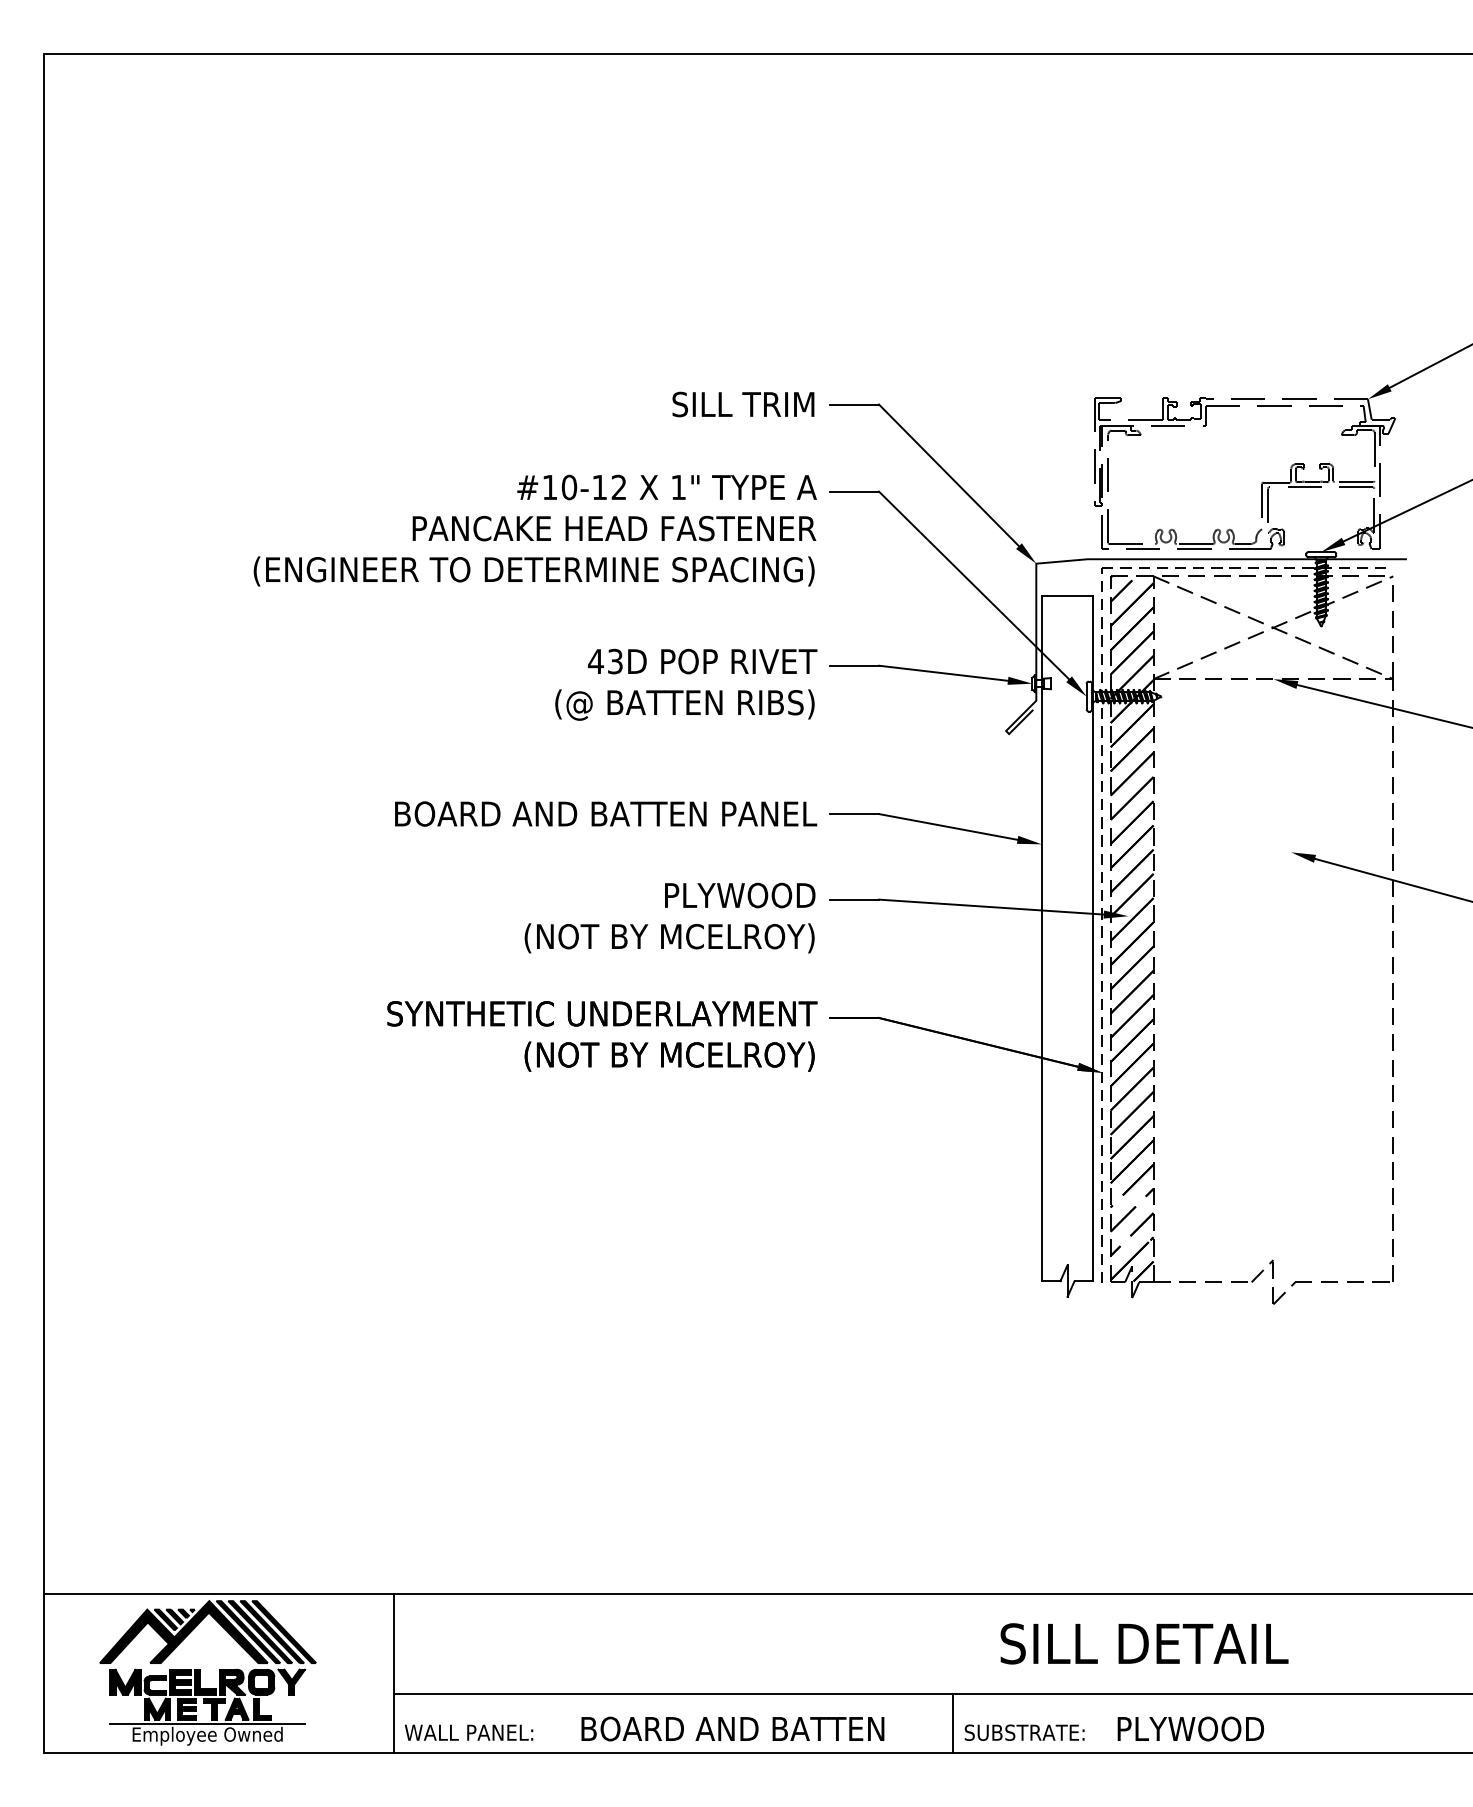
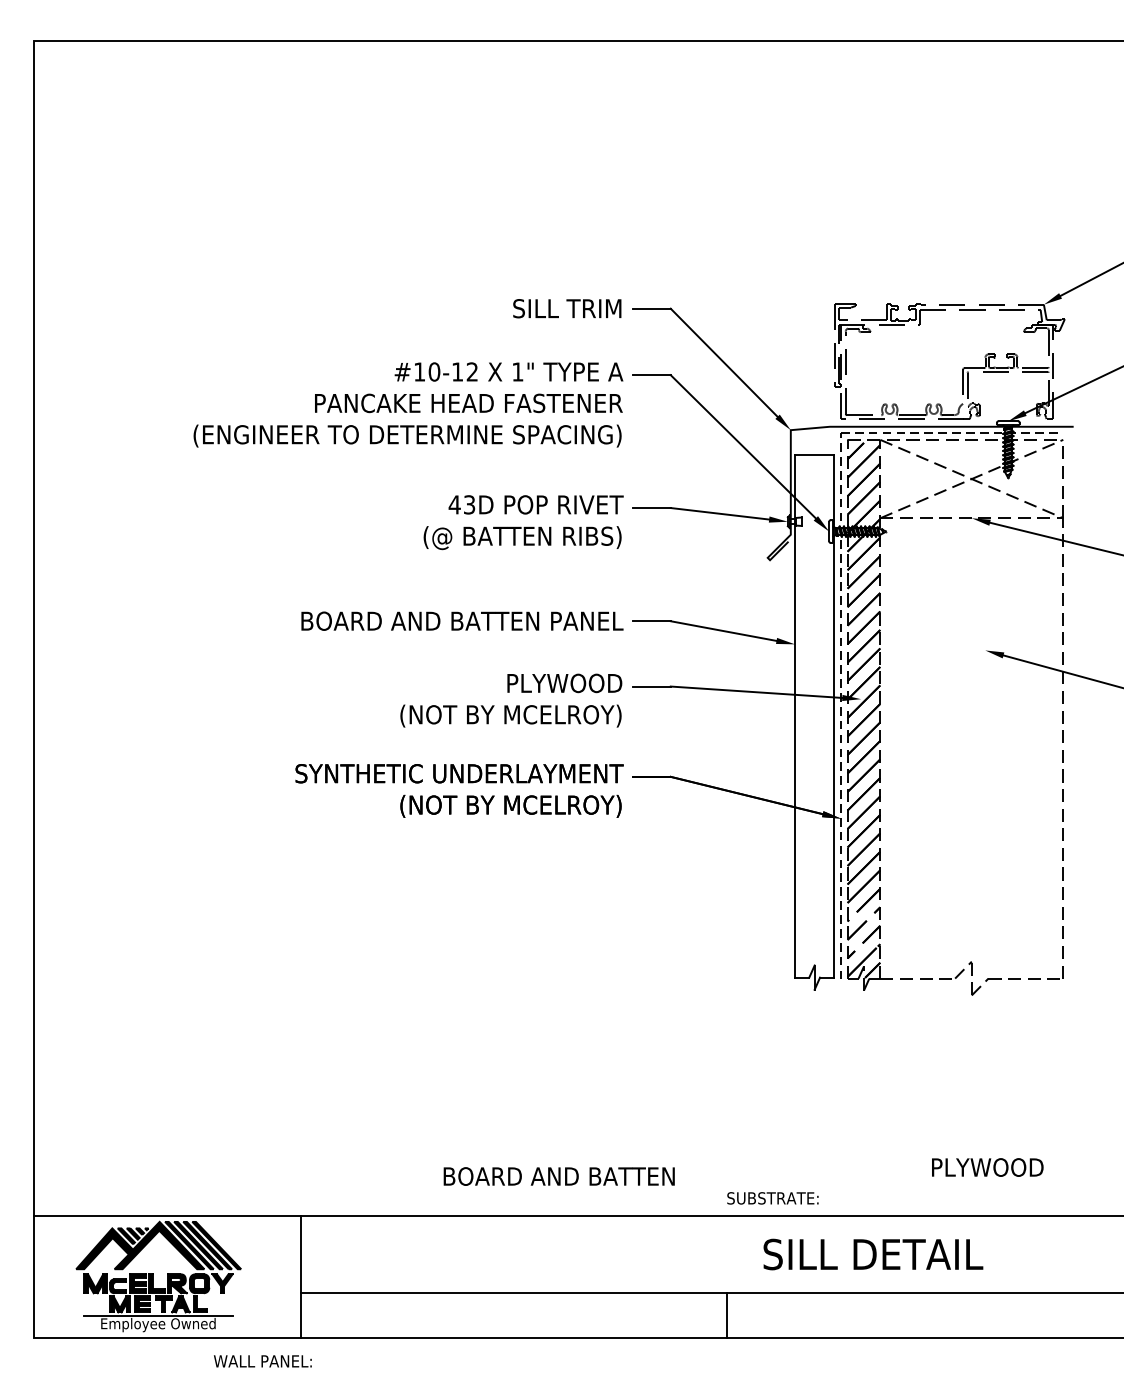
text: (731, 1728) -> (558, 1176), moved
text: (1190, 1728) -> (987, 1167), moved
text: (468, 1732) -> (262, 1361), moved
text: (1024, 1732) -> (772, 1198), moved

